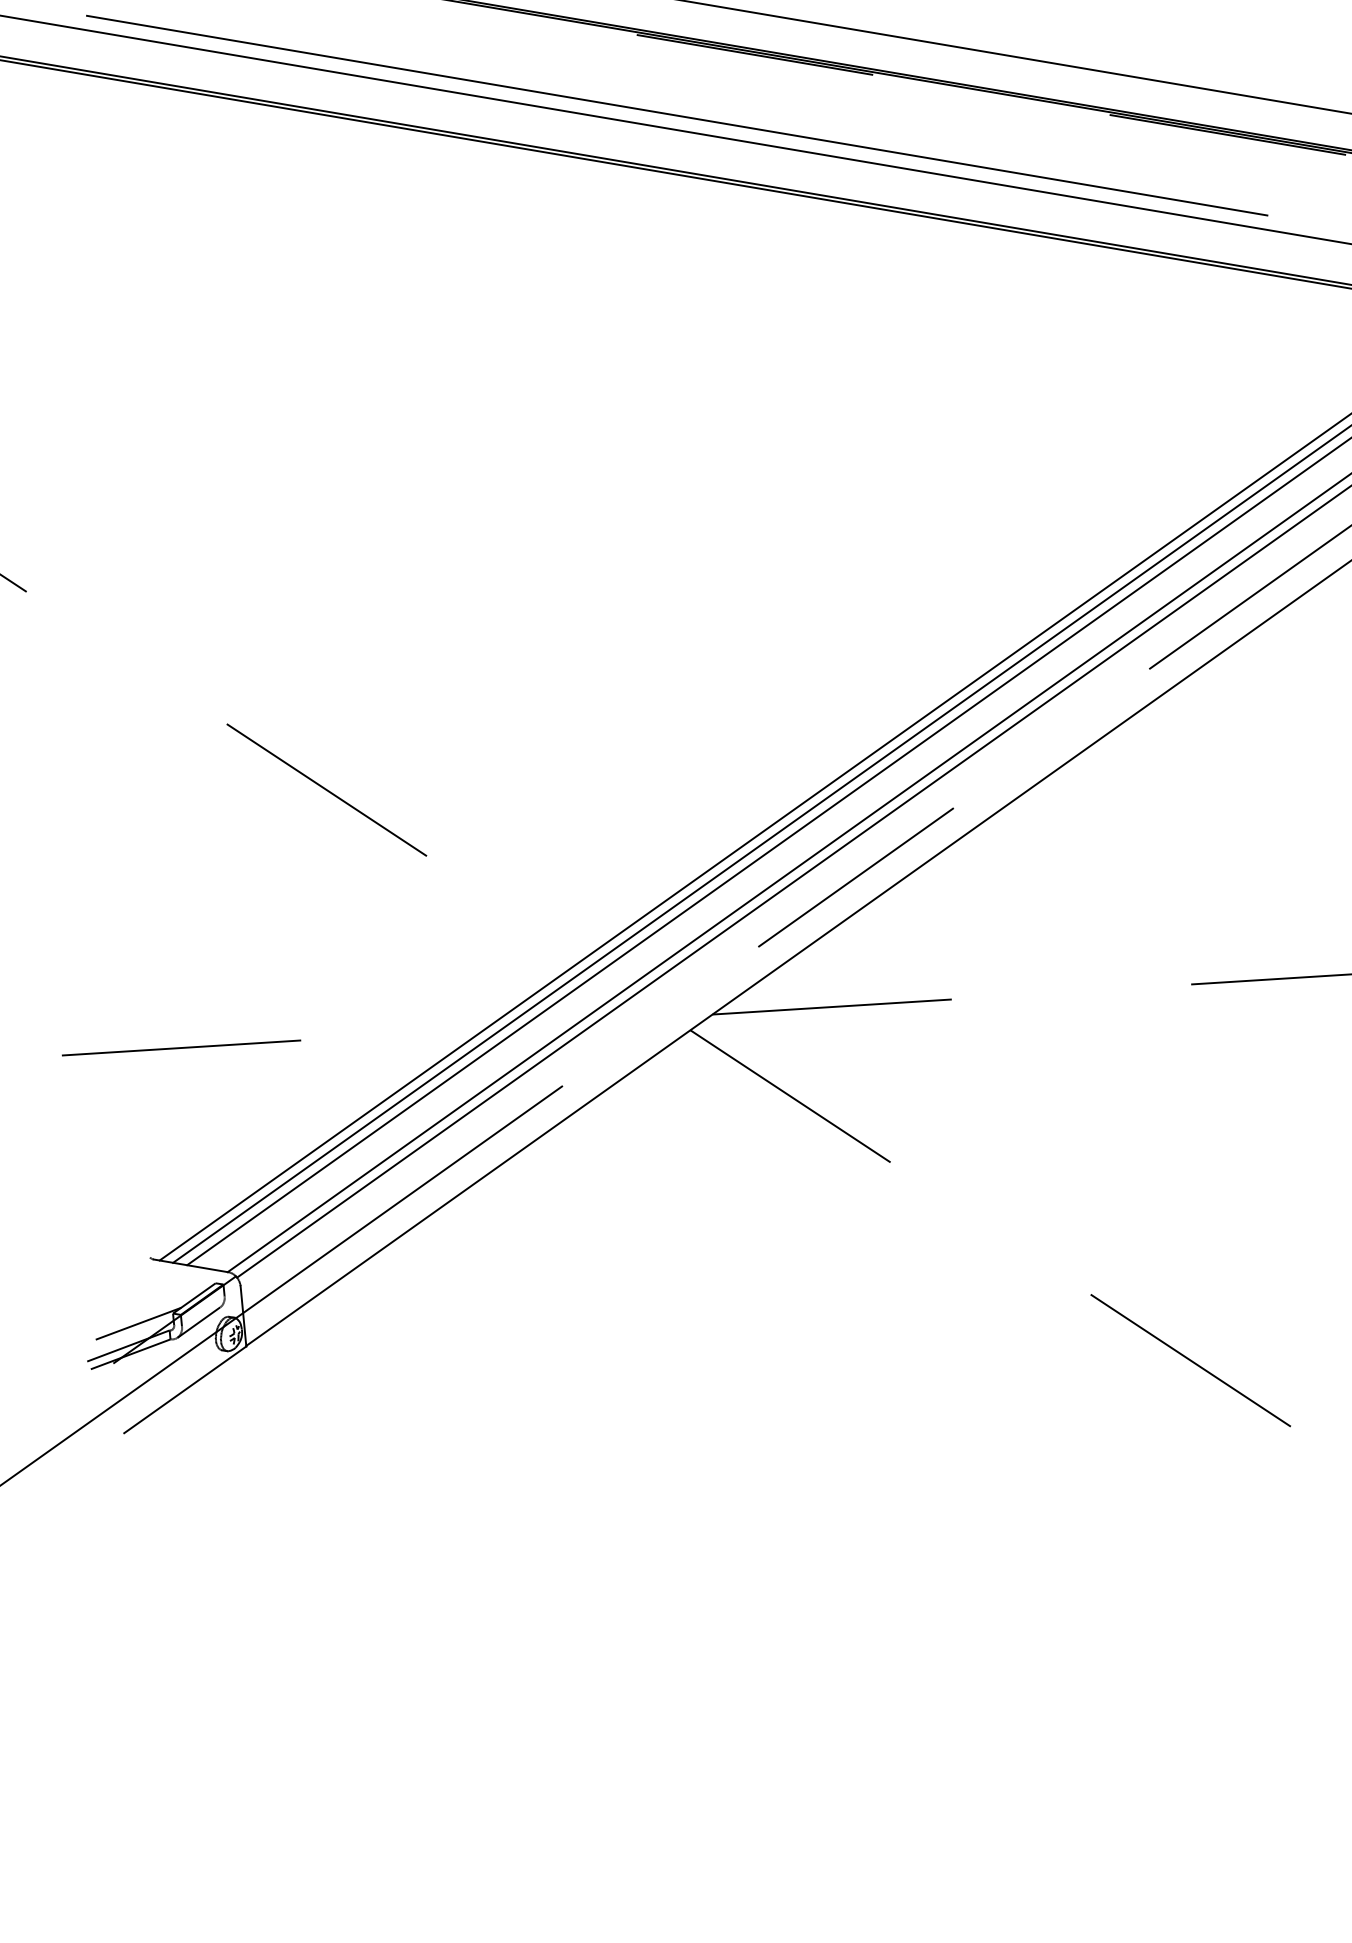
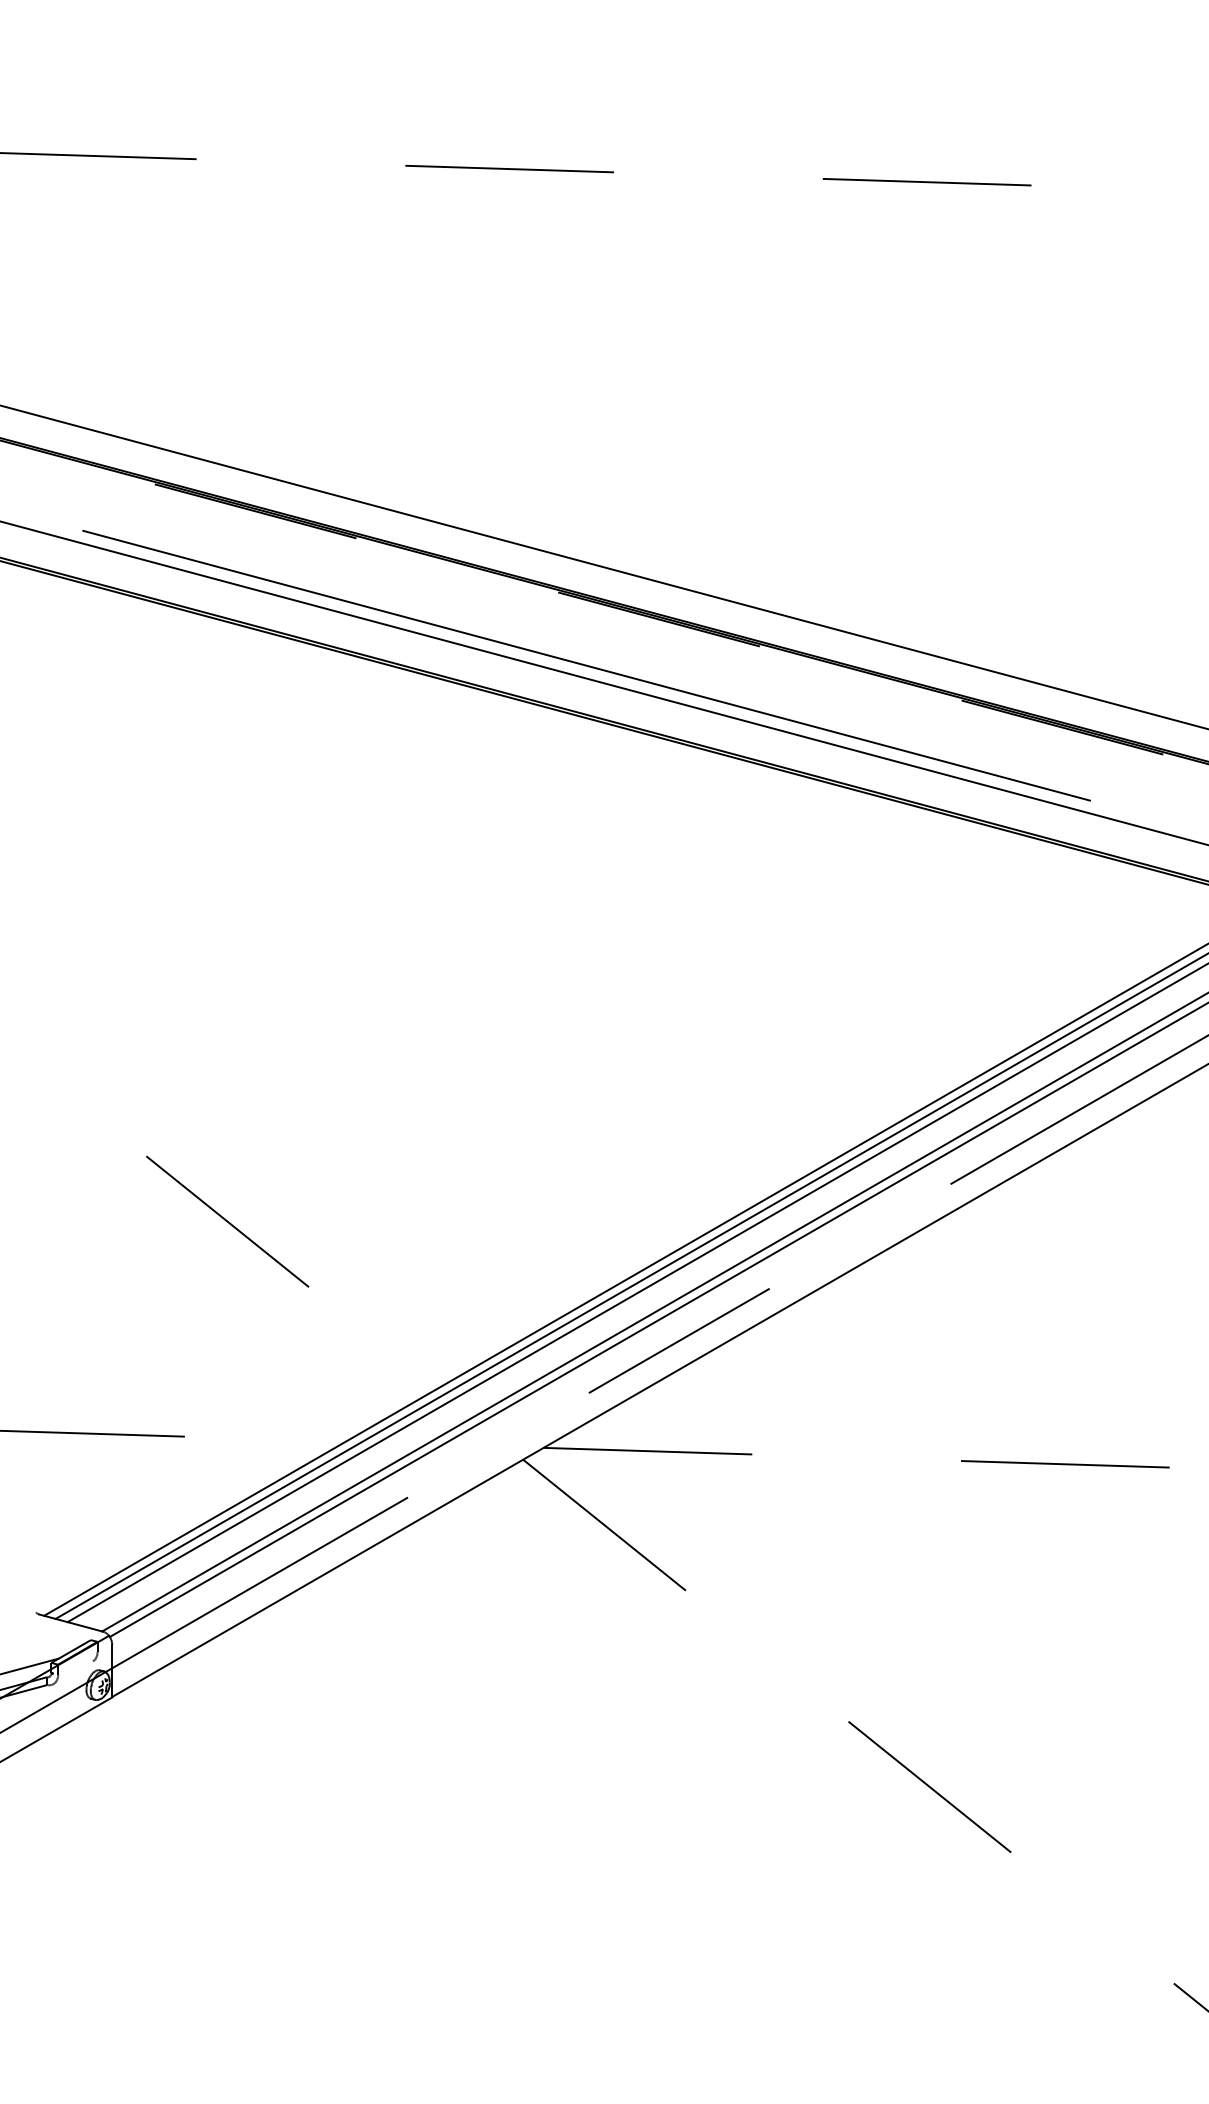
line: (198, 1322) -> (72, 1672), removed

